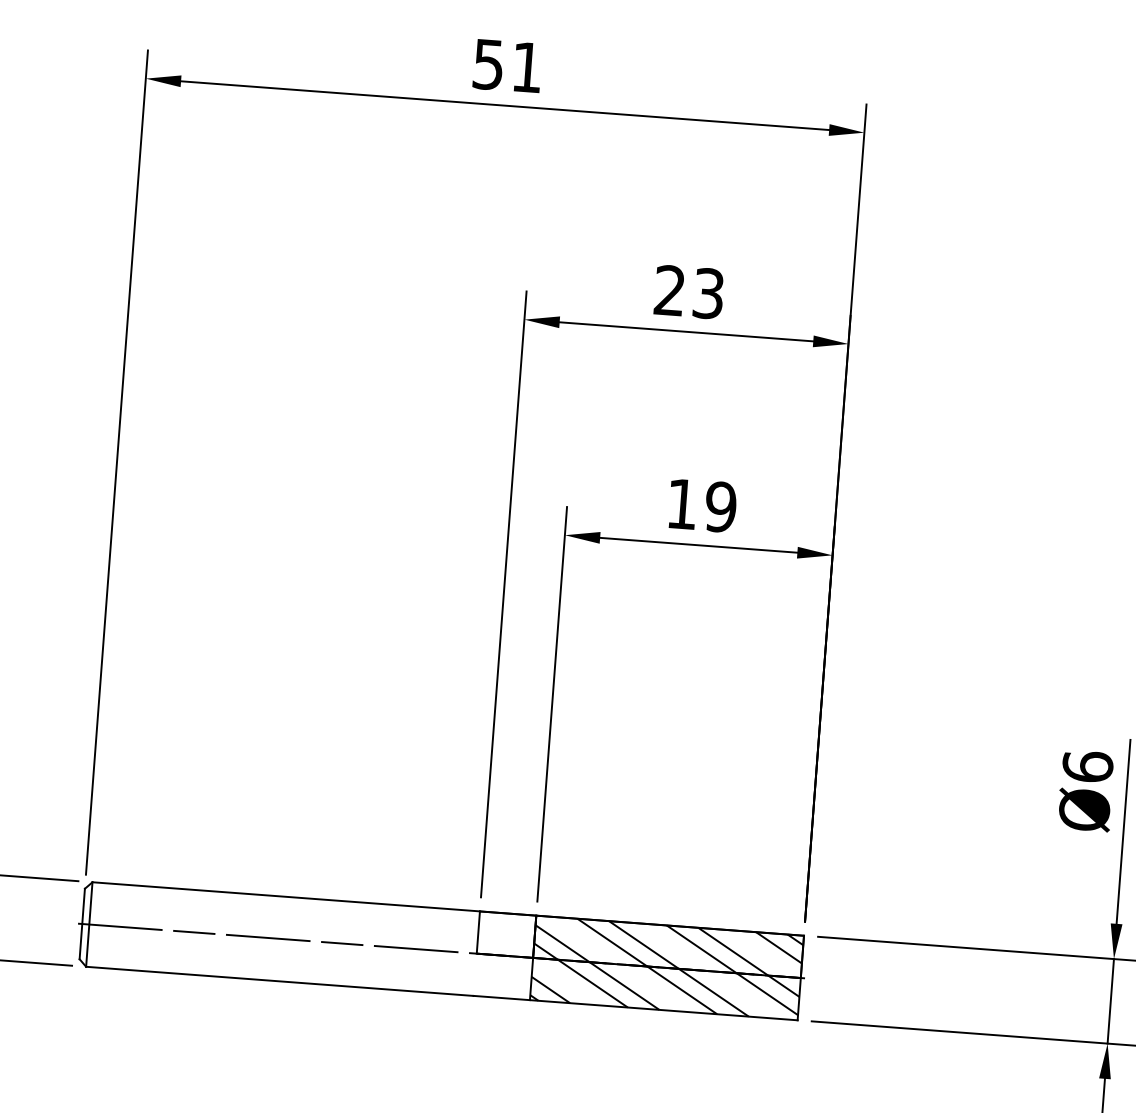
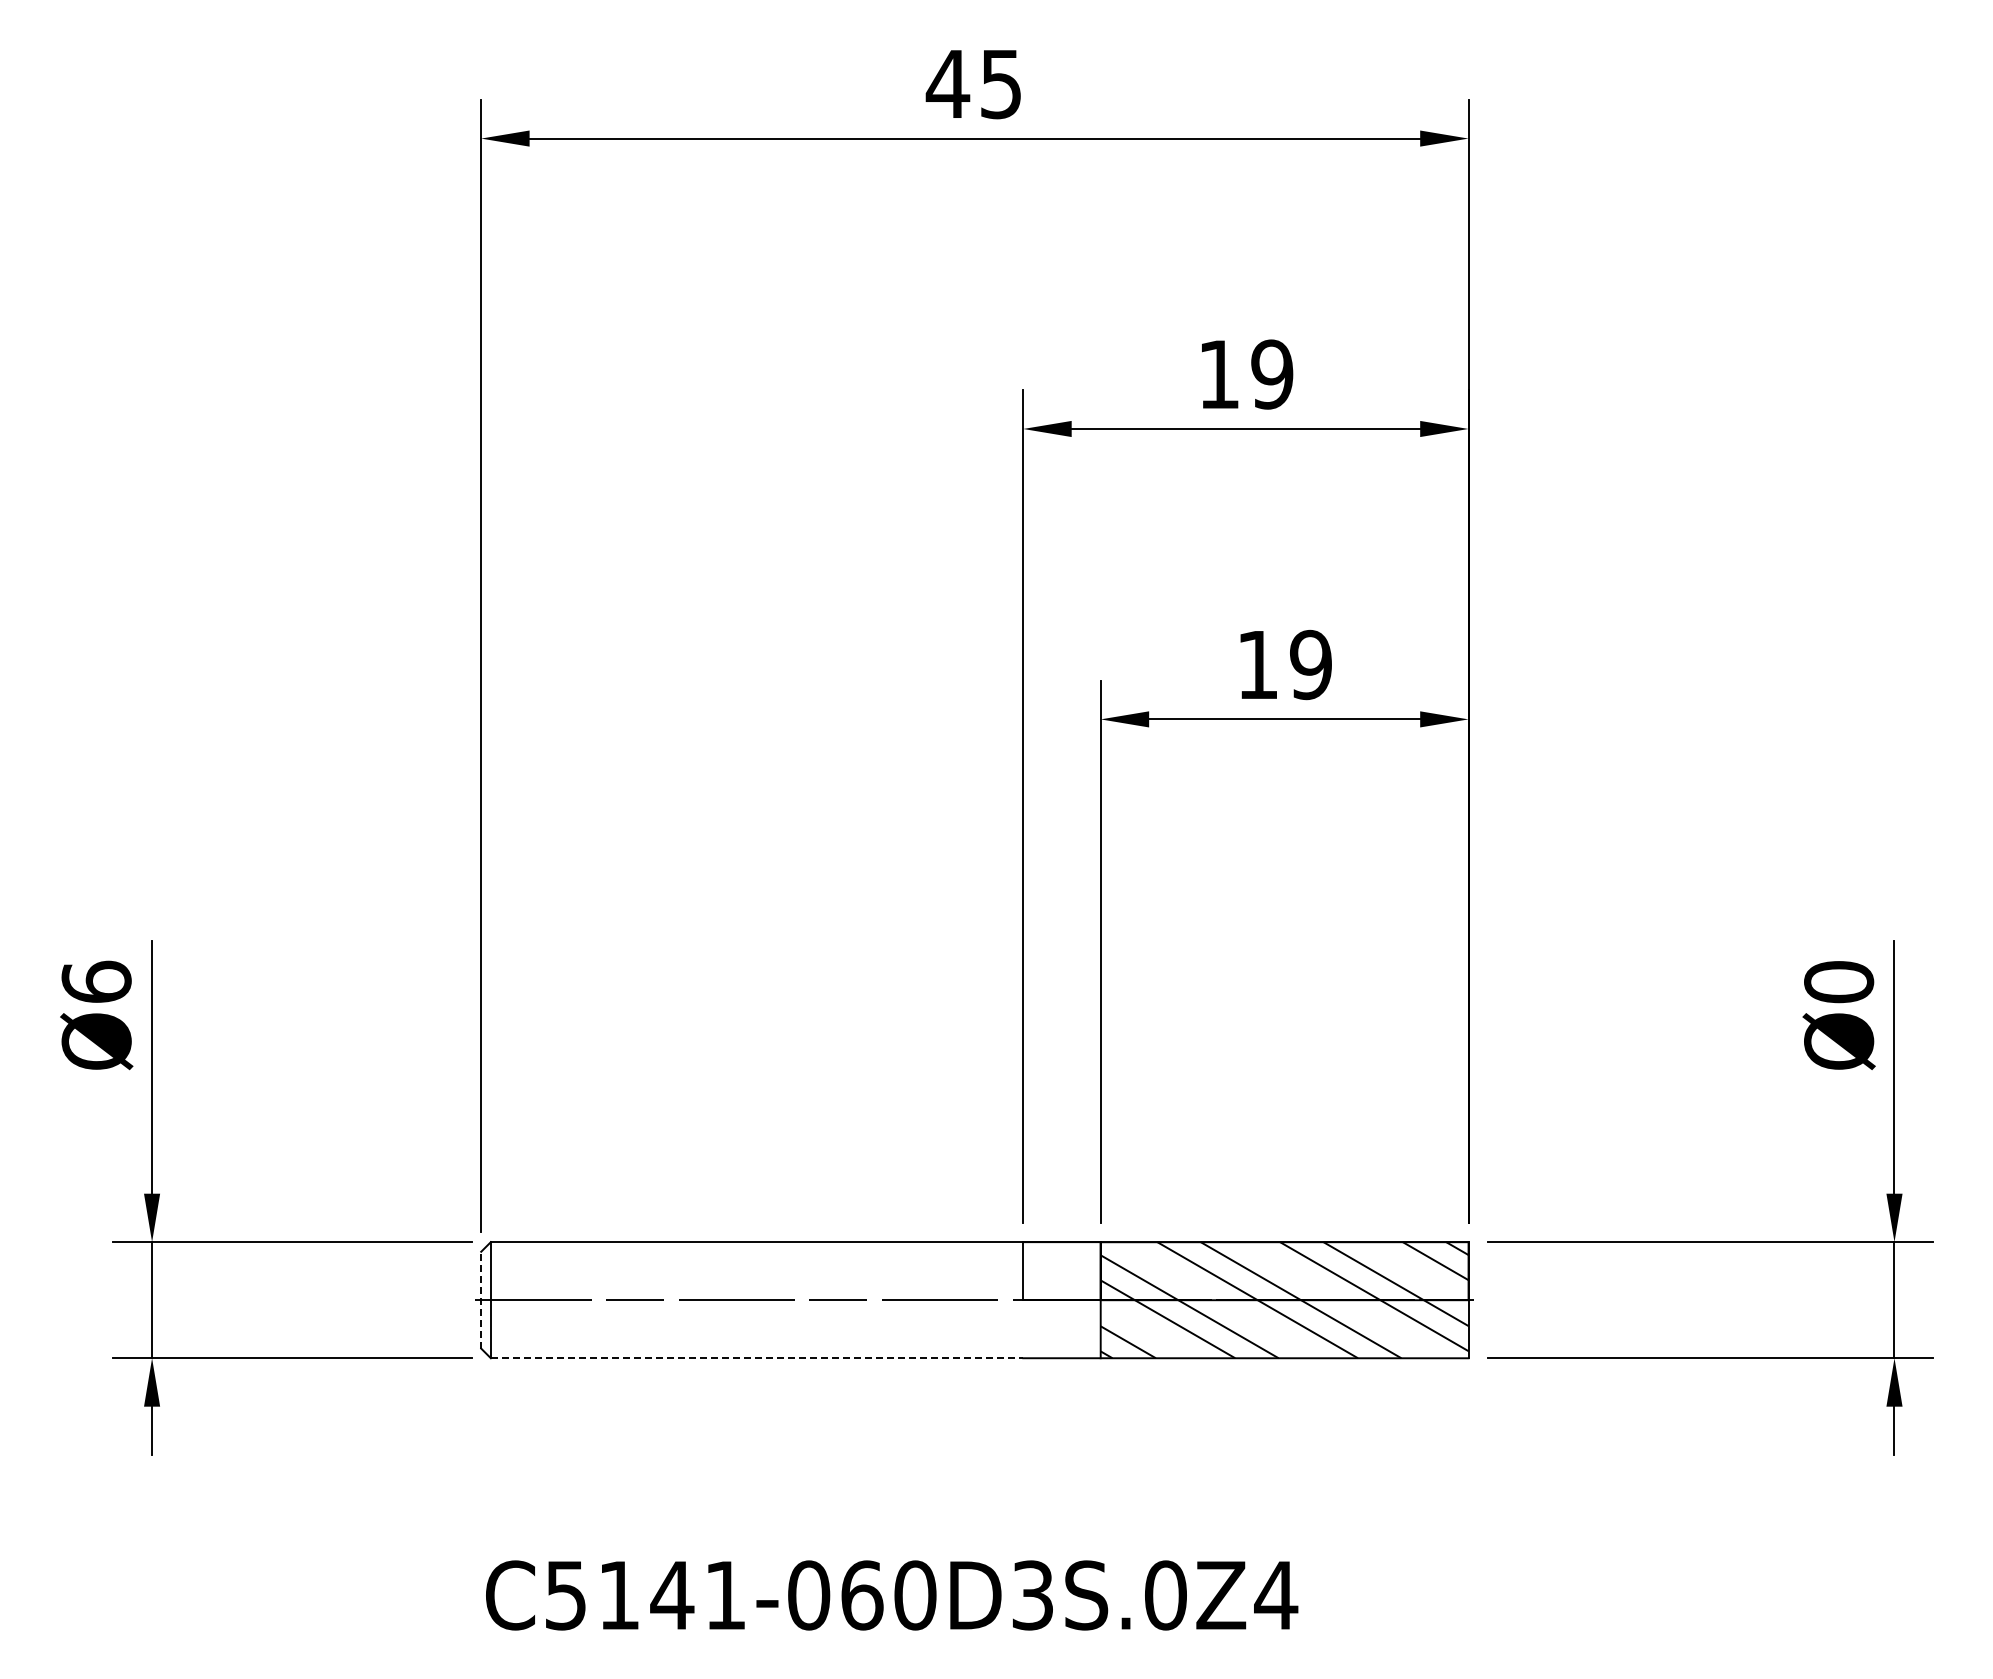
text: (506, 66) -> (972, 84), 51 -> 45
text: (689, 292) -> (1245, 374), 23 -> 19
text: (1088, 766) -> (1839, 981), Ø6 -> Ø0
line: (82, 923) -> (481, 1299), solid -> dashed
line: (280, 981) -> (757, 1358), solid -> dashed

